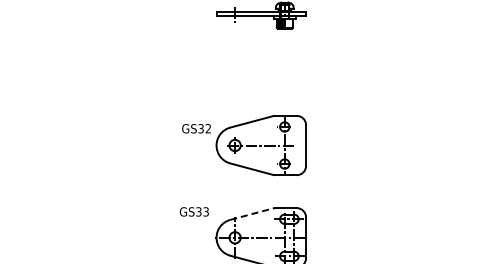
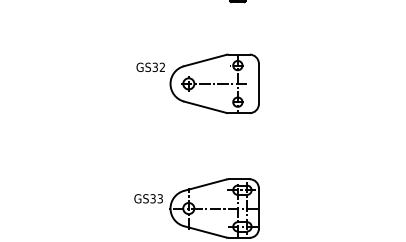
part: (244, 145) -> (198, 83), moved
text: (193, 211) -> (147, 198), moved
line: (252, 214) -> (206, 185), dashed -> solid

